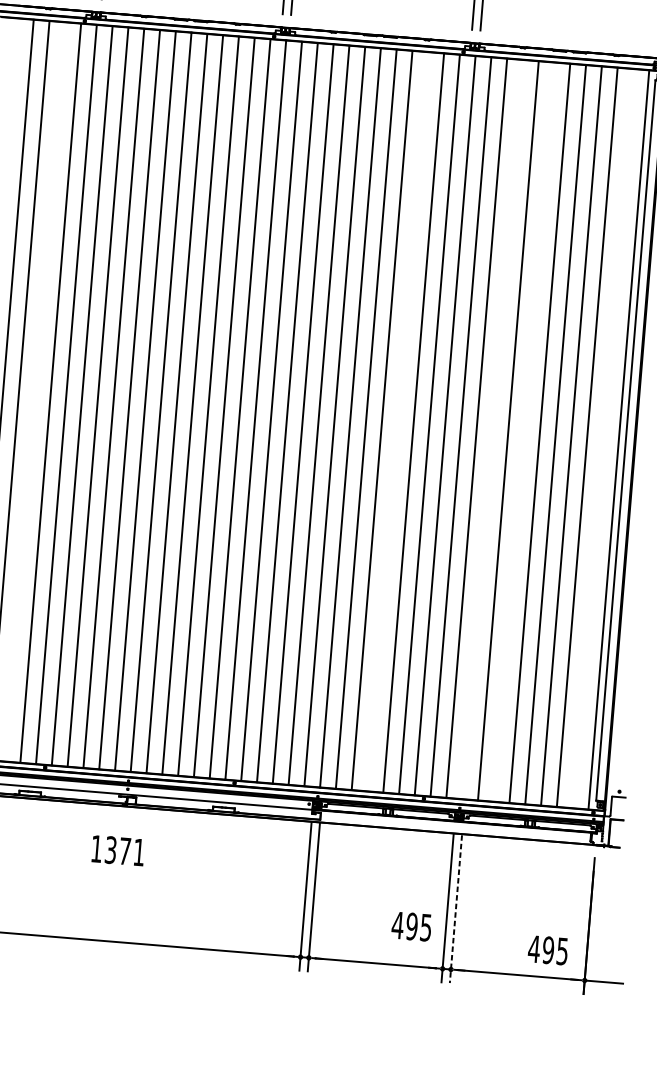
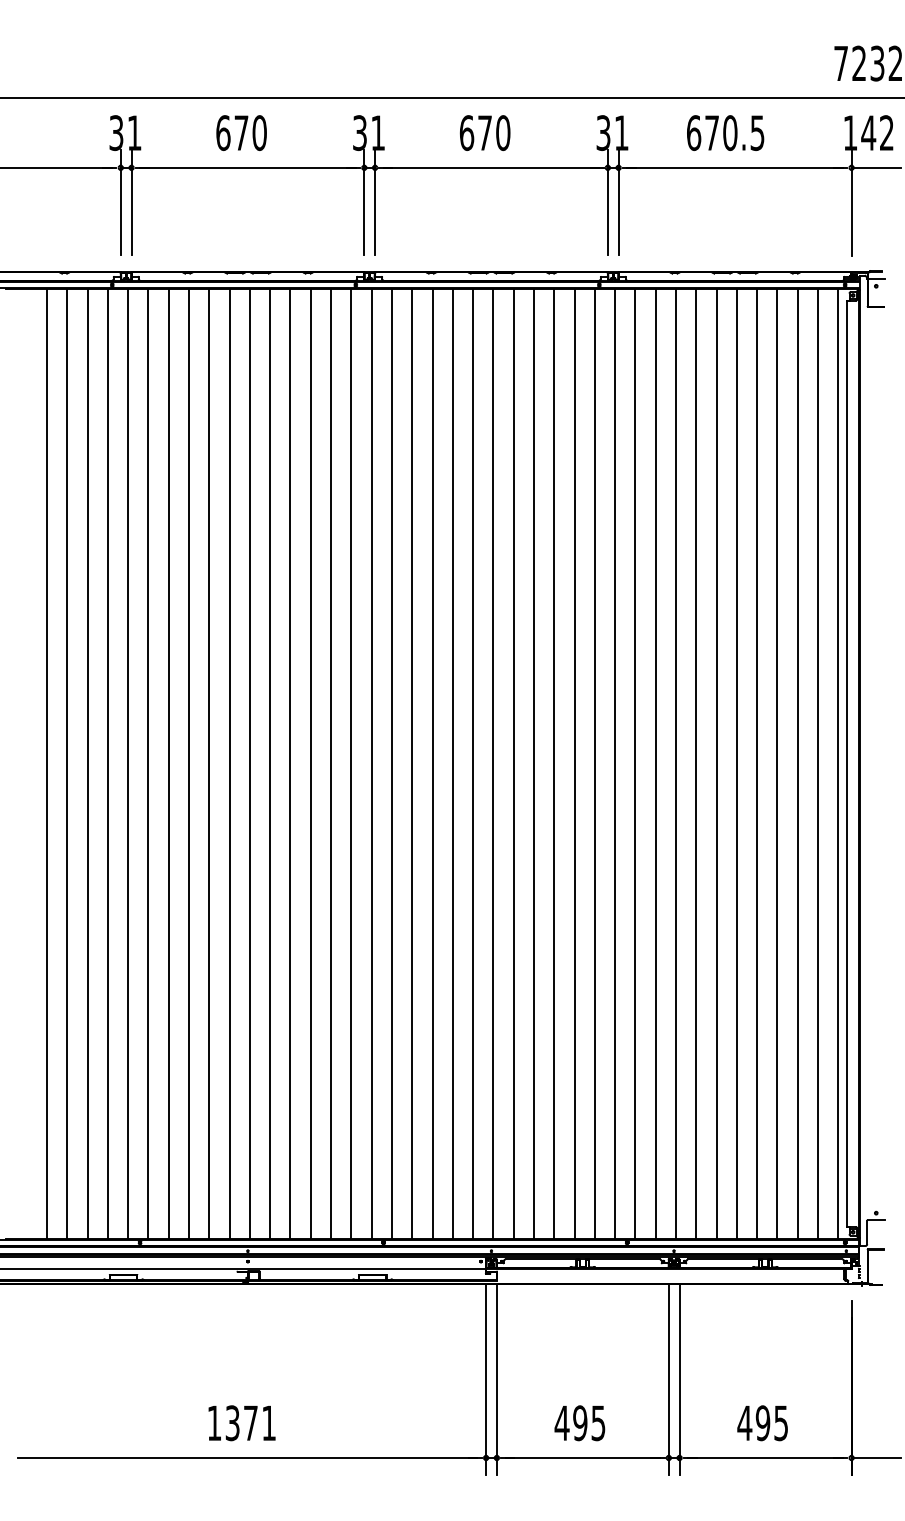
line: (34, 391) -> (87, 763), added
line: (398, 421) -> (554, 763), added
line: (492, 429) -> (676, 763), added
line: (524, 431) -> (716, 763), added
line: (603, 438) -> (818, 763), added
text: (117, 850) -> (241, 1423), moved
line: (455, 909) -> (679, 1380), dashed -> solid
text: (411, 926) -> (579, 1423), moved
text: (547, 950) -> (762, 1423), moved

